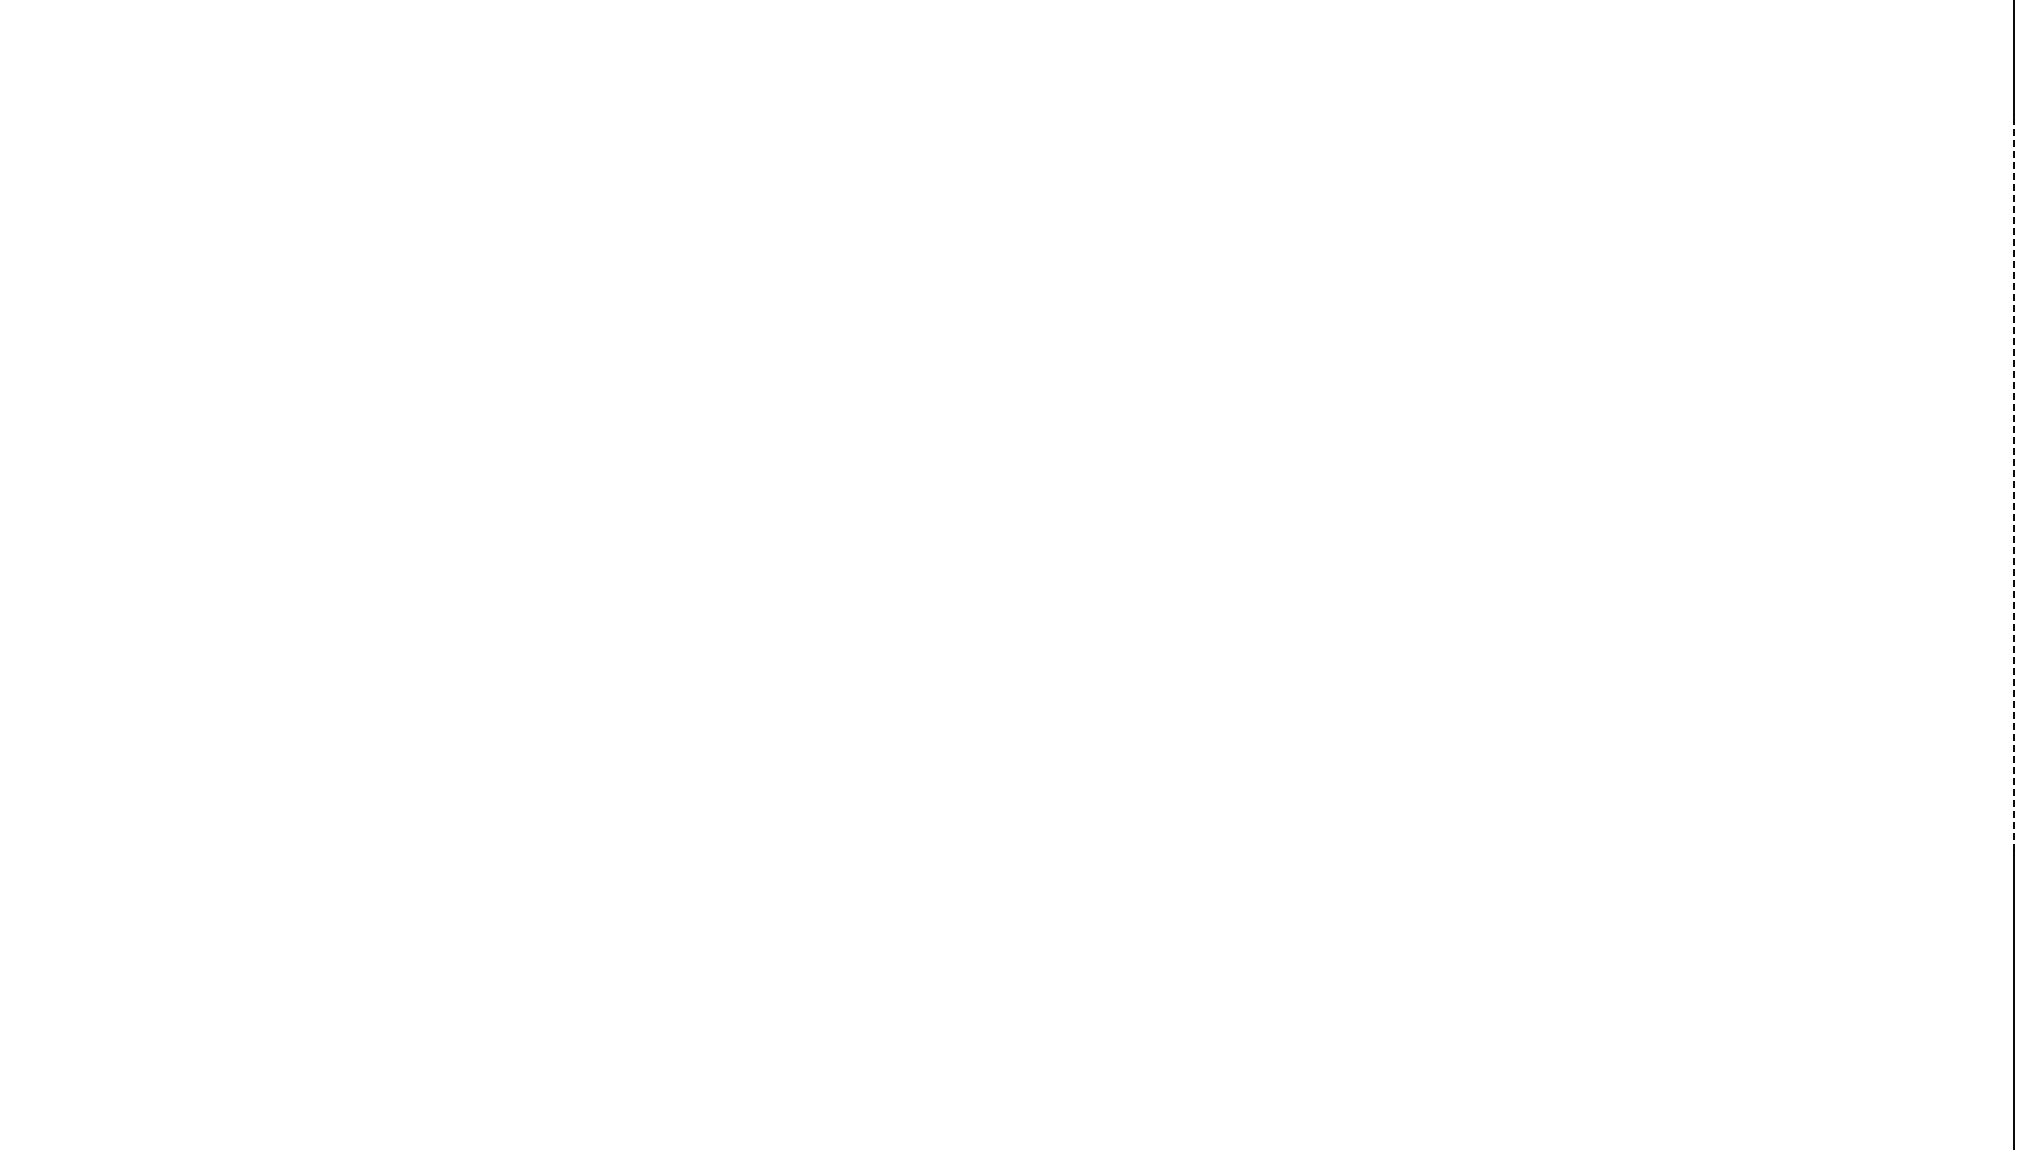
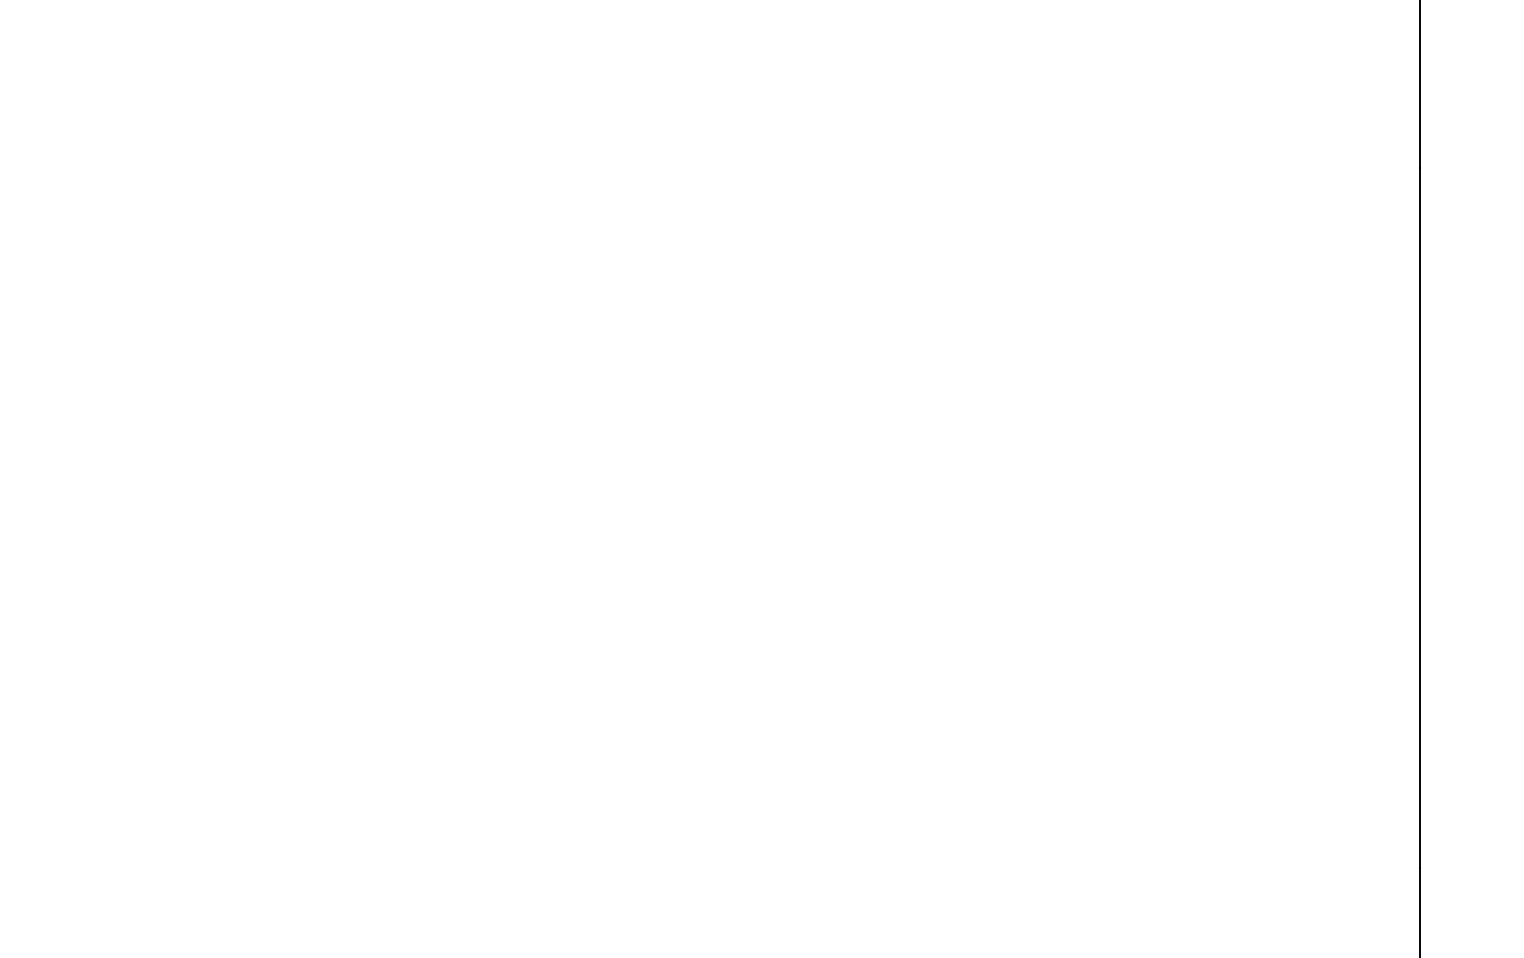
line: (2014, 484) -> (1420, 518), dashed -> solid

